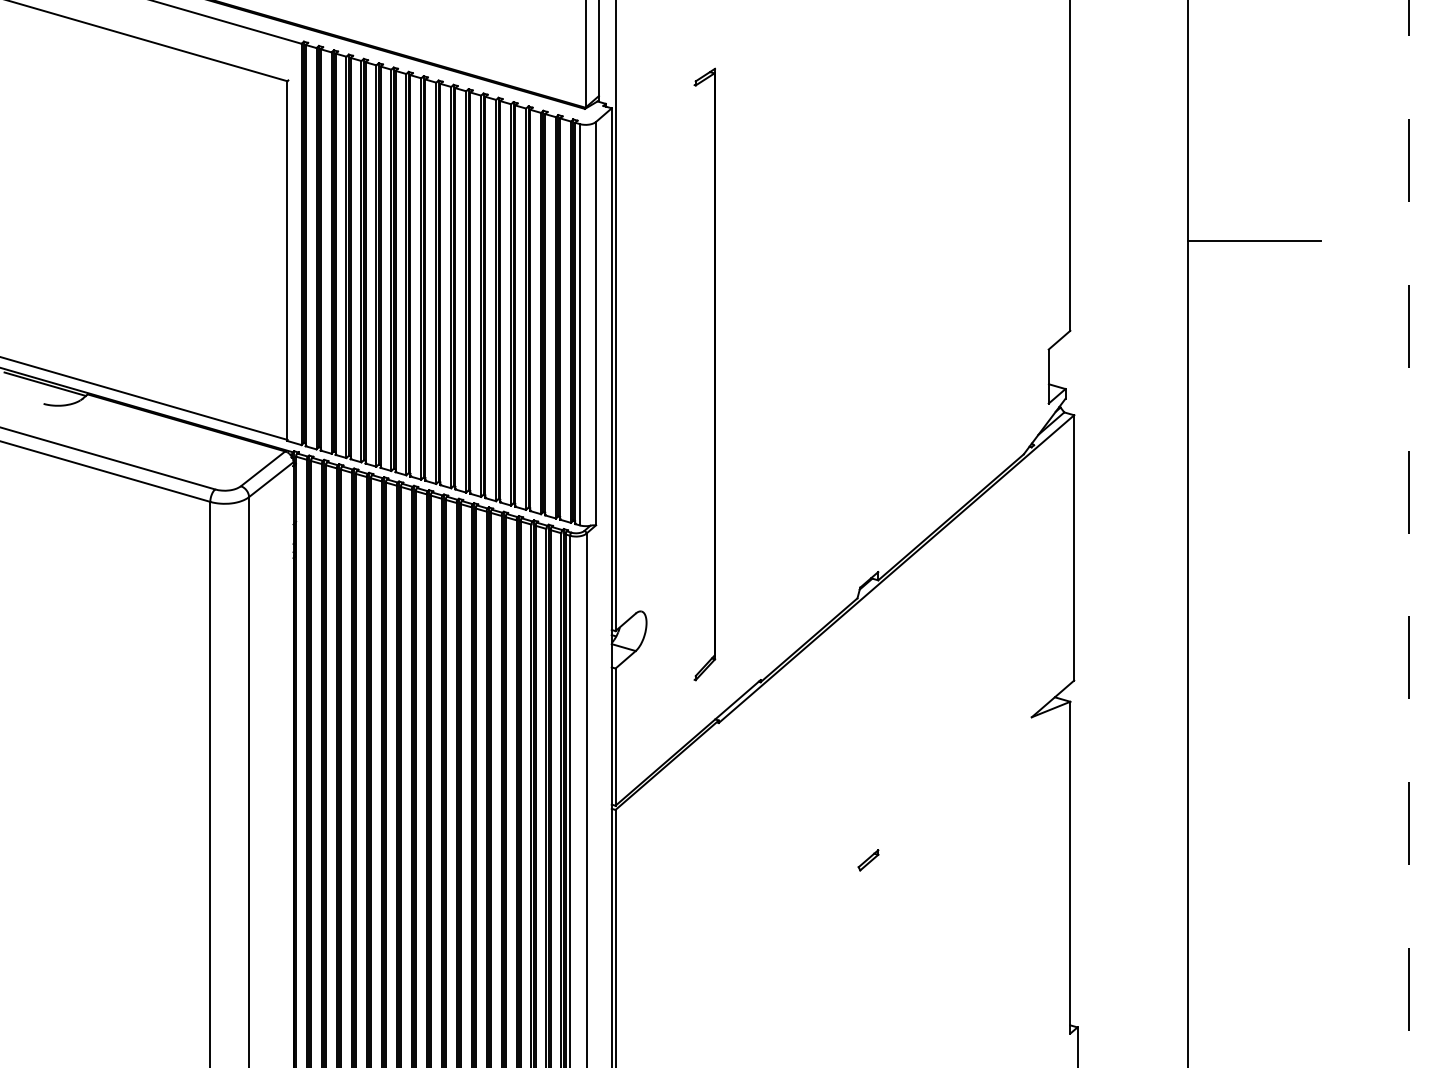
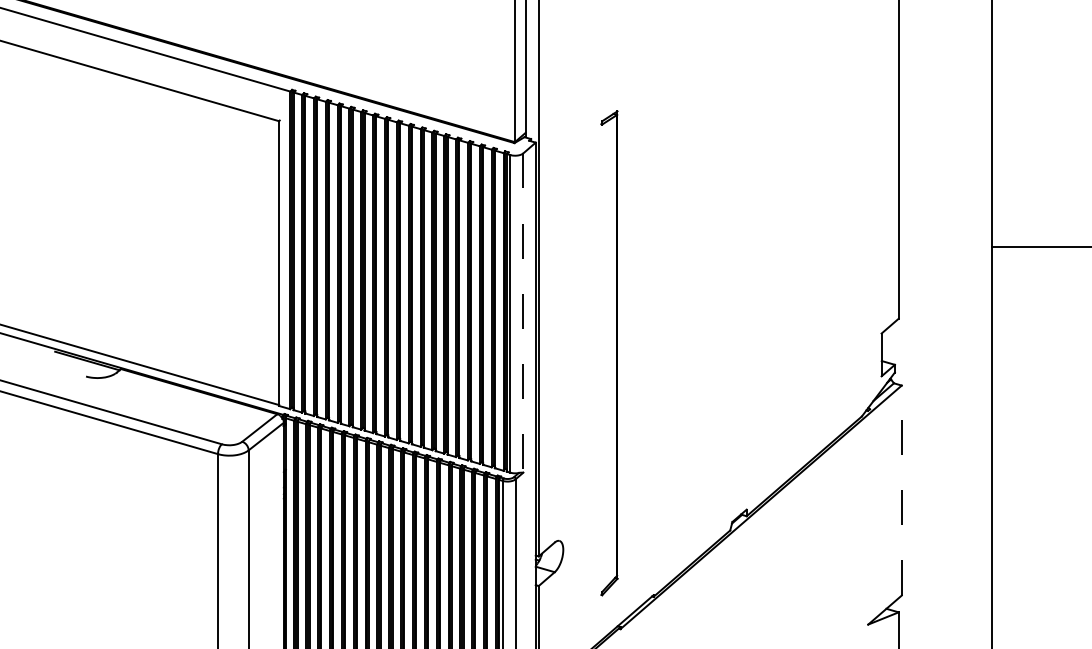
line: (596, 323) -> (523, 312), solid -> dashed
line: (1074, 547) -> (902, 490), solid -> dashed

